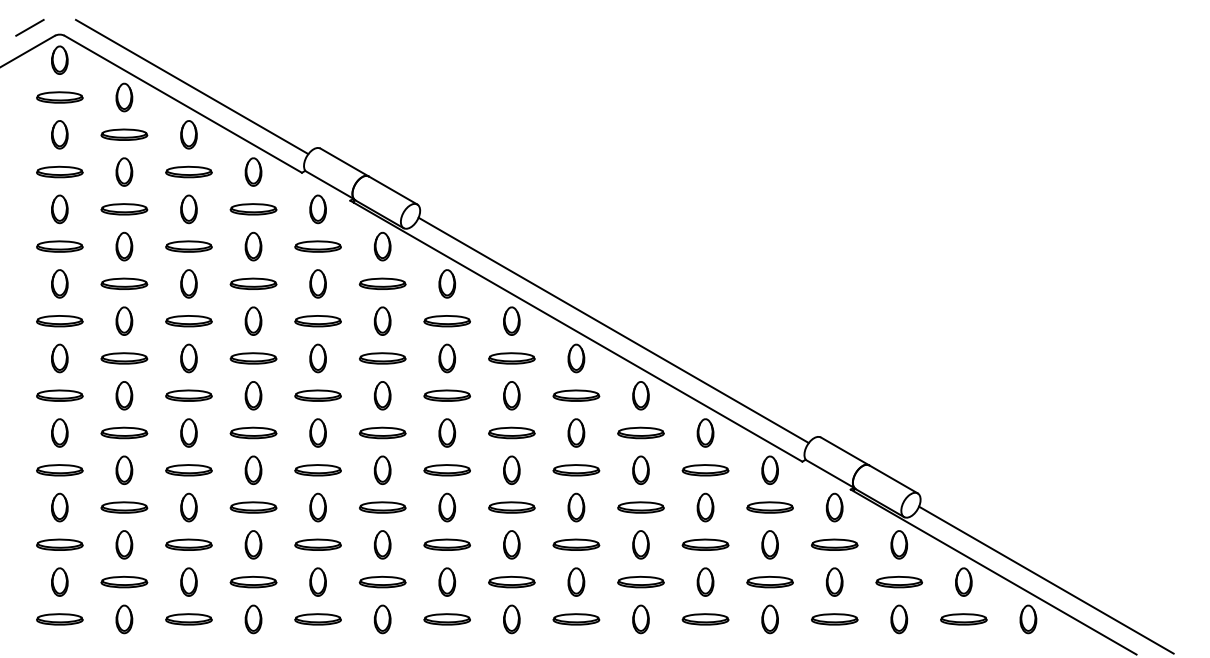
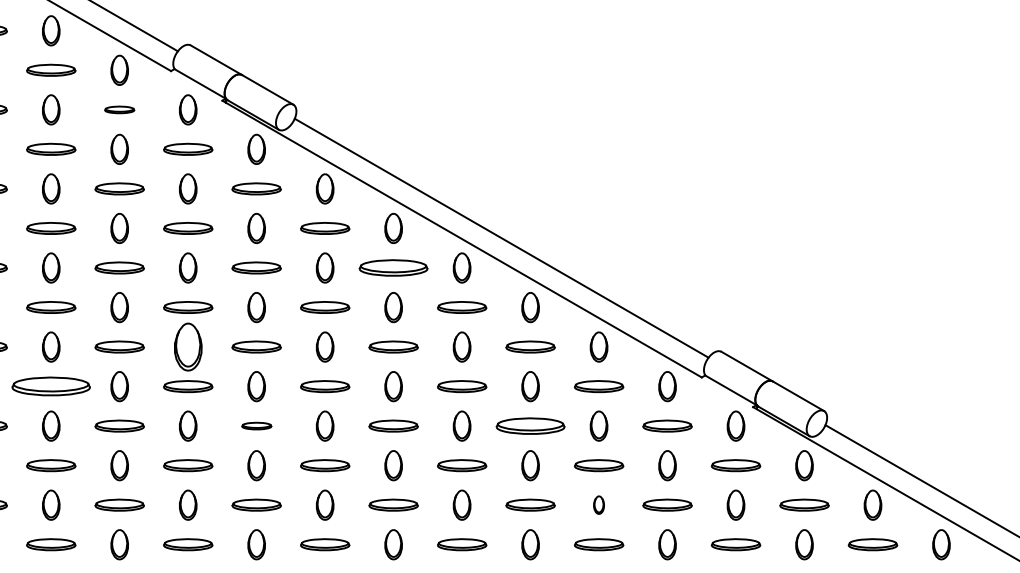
part: (253, 209) -> (119, 110), size x0.6
part: (511, 358) -> (393, 268), size x1.4
part: (317, 432) -> (187, 346), size x1.6
part: (188, 470) -> (50, 386), size x1.6
part: (382, 507) -> (256, 426), size x0.6
part: (640, 507) -> (530, 426), size x1.4
part: (705, 581) -> (599, 504), size x0.6

